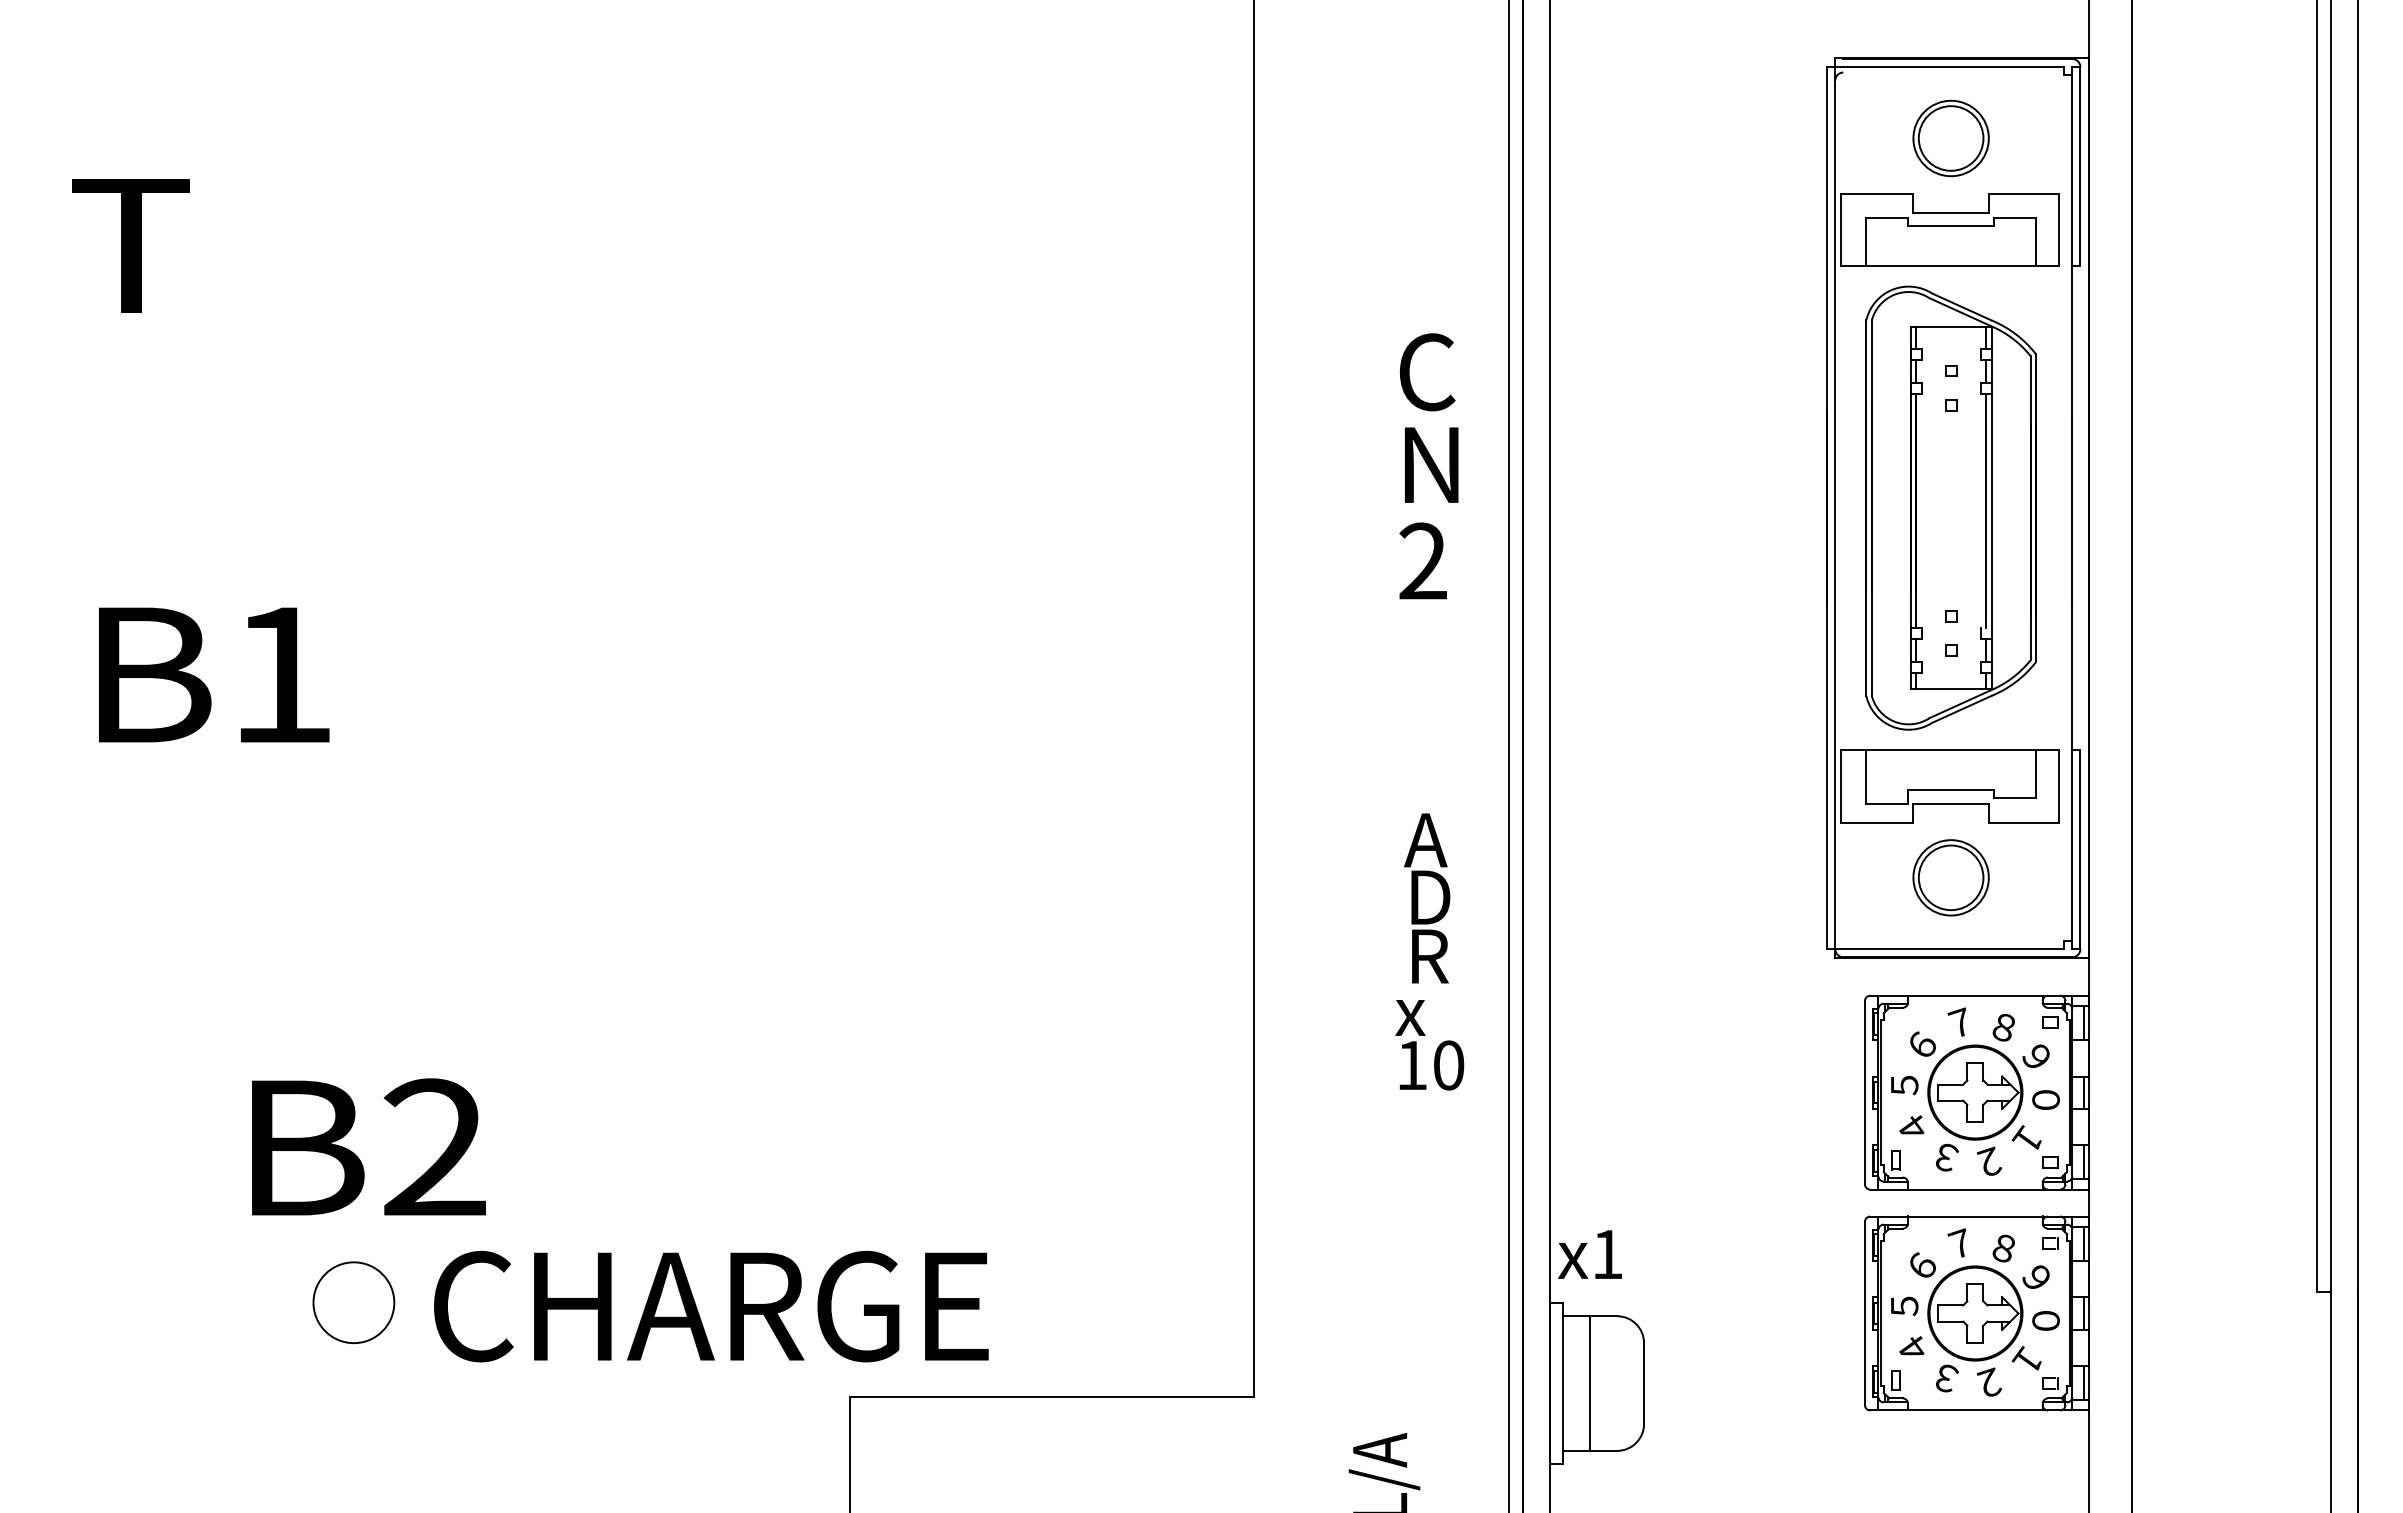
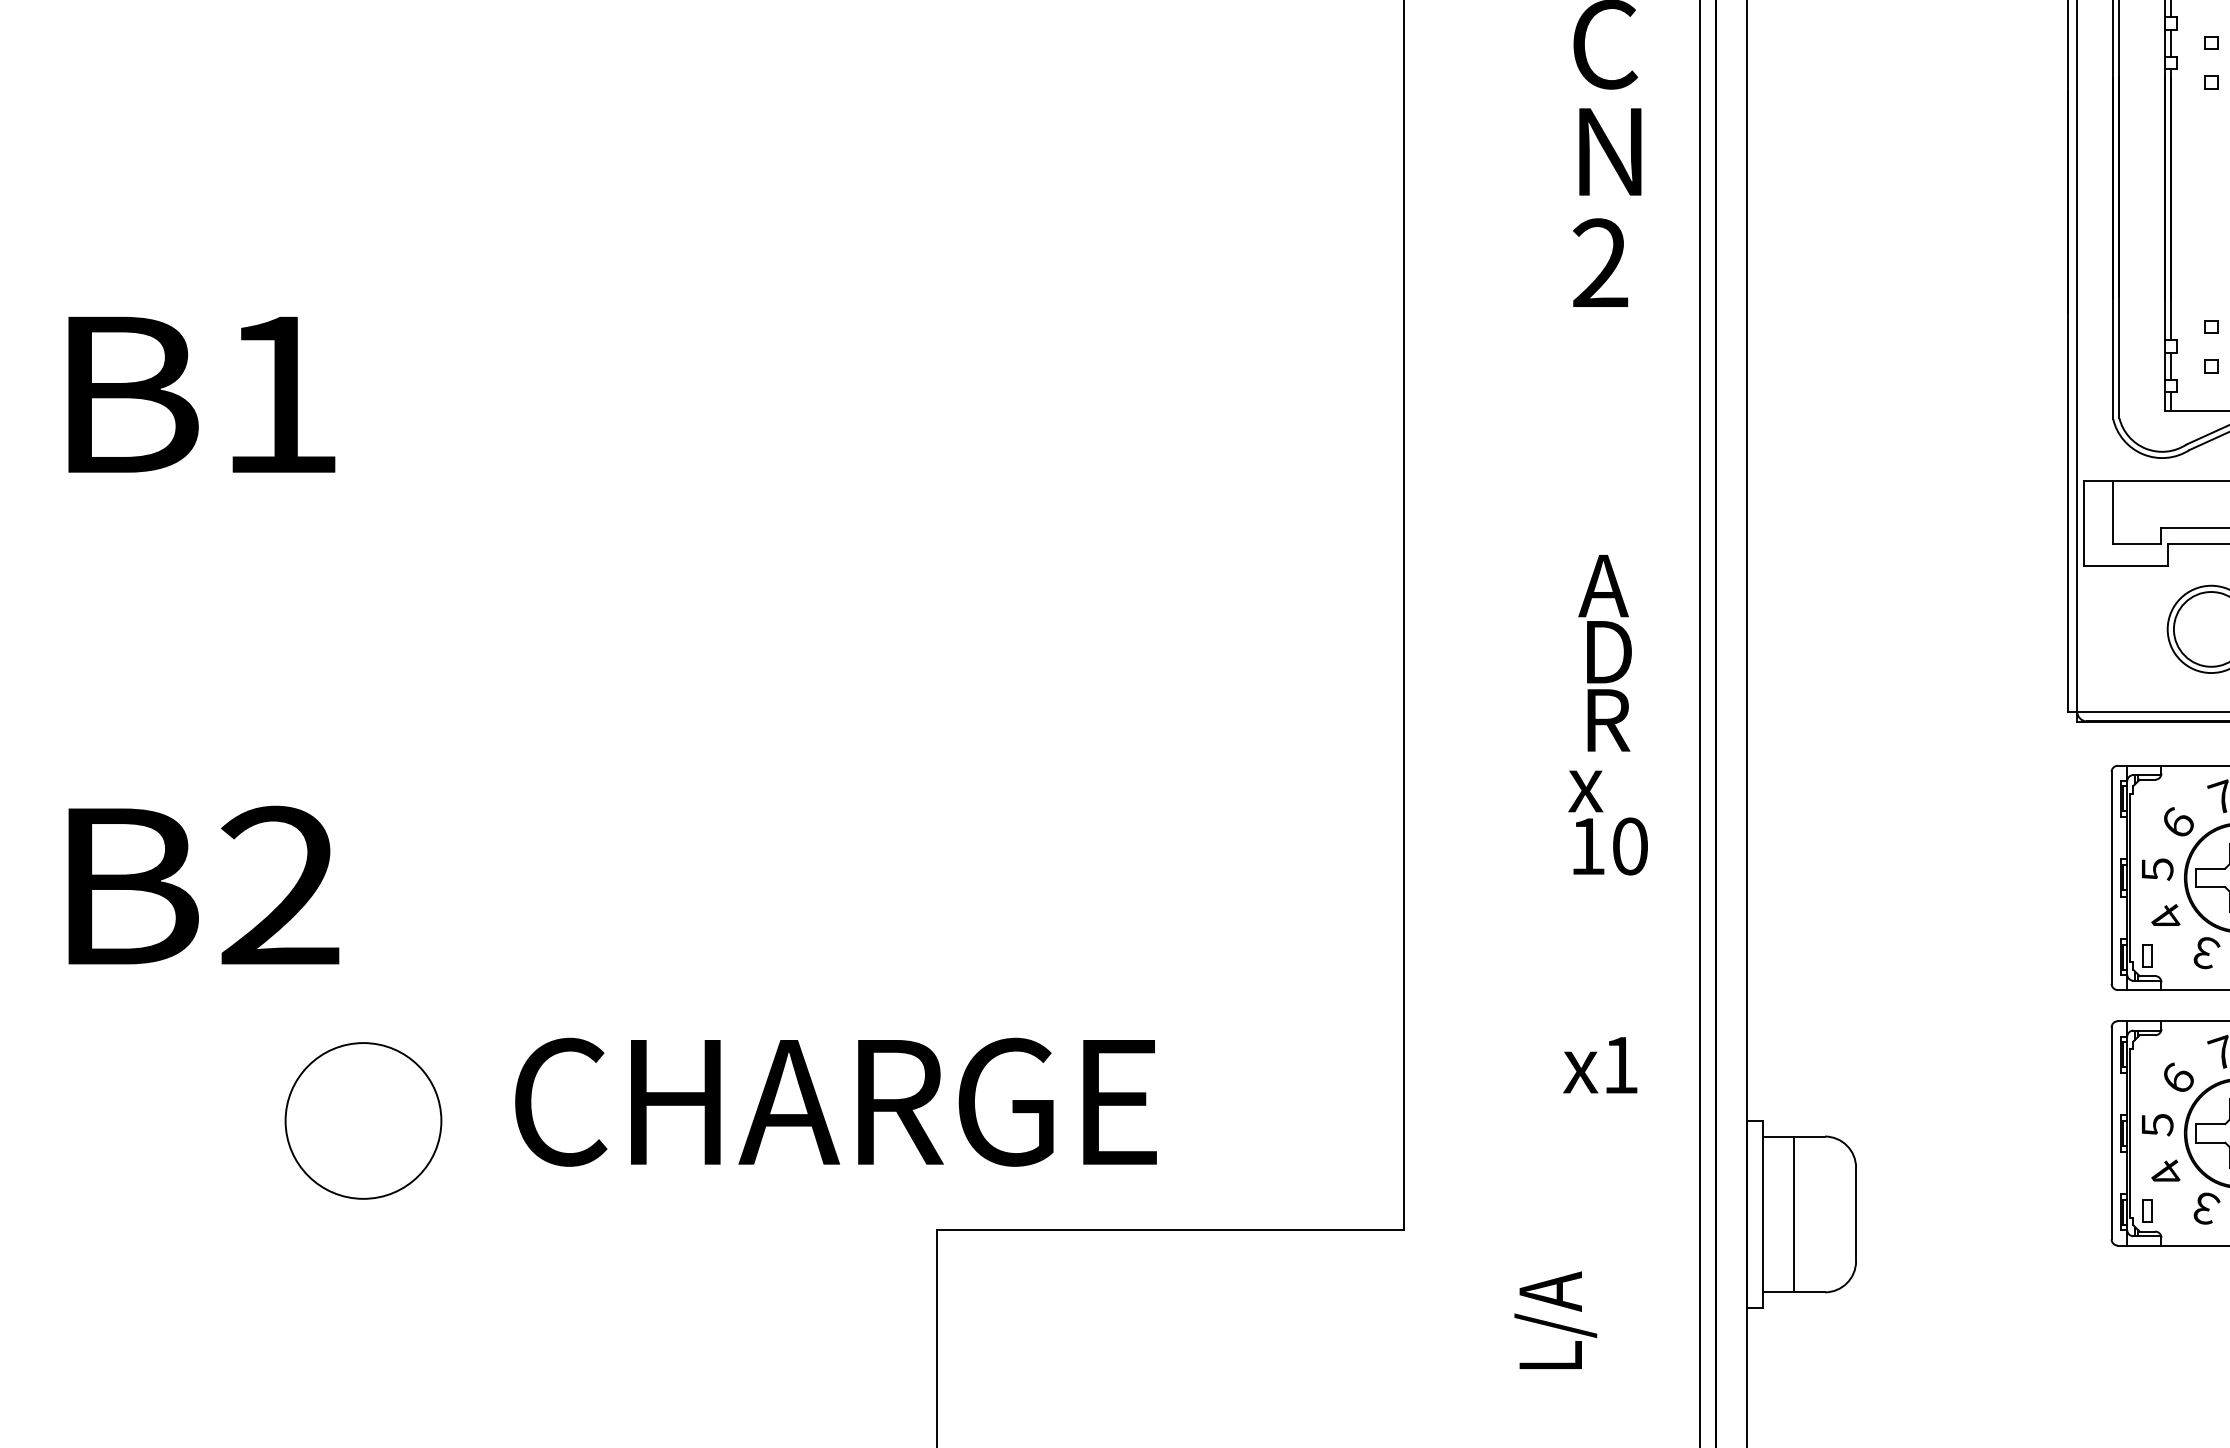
text: (368, 1146) -> (203, 884), moved
text: (1589, 1254) -> (1599, 1065), moved
circle: (353, 1302) -> (363, 1120), size x1.67
text: (711, 1306) -> (836, 1102), moved

